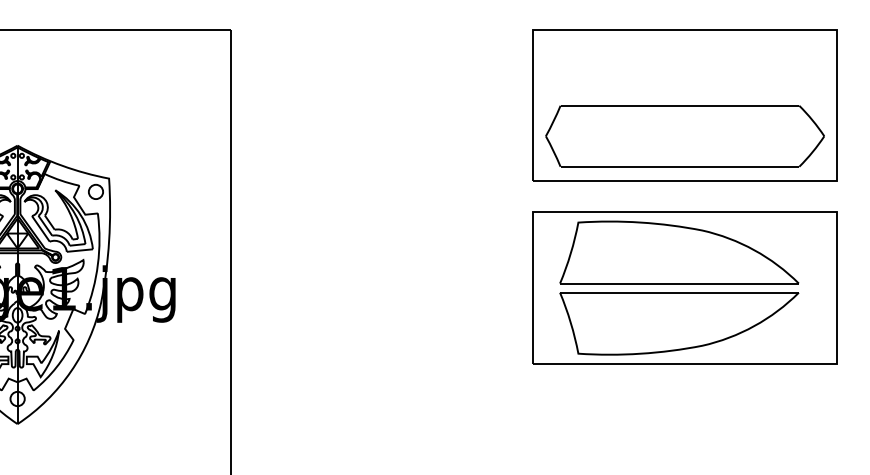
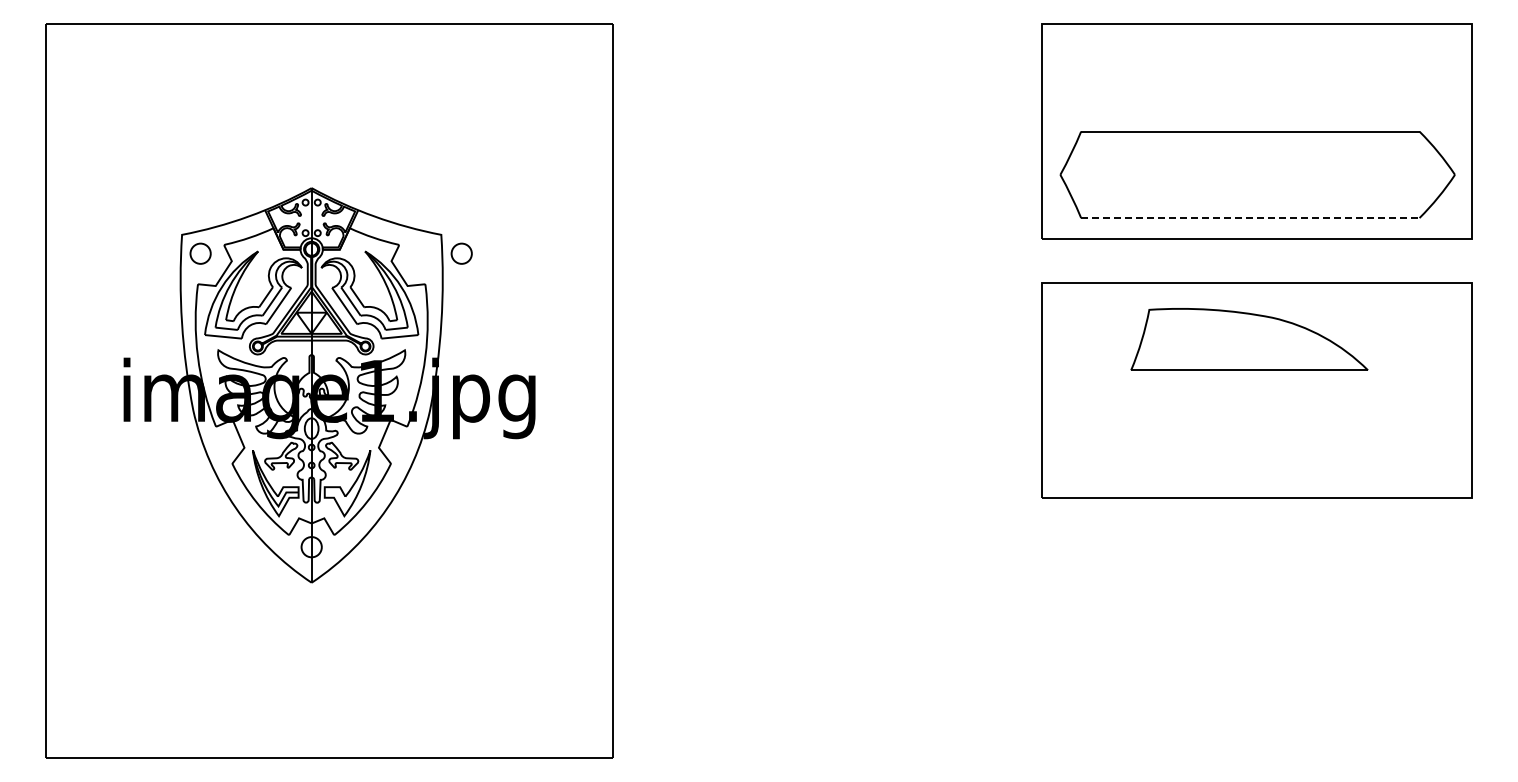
line: (680, 167) -> (1250, 218), solid -> dashed
circle: (95, 191) -> (461, 253), moved
part: (679, 252) -> (1249, 339), size x0.7
part: (679, 323) -> (1249, 440), removed

